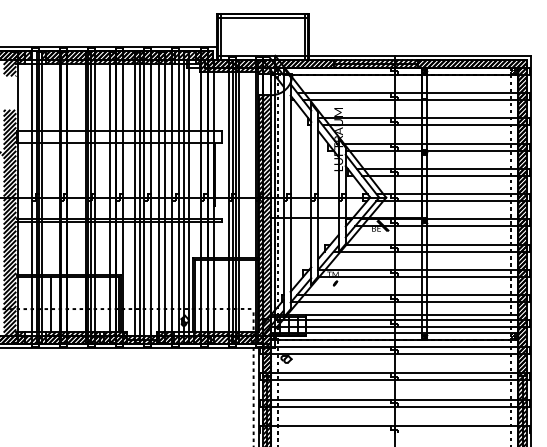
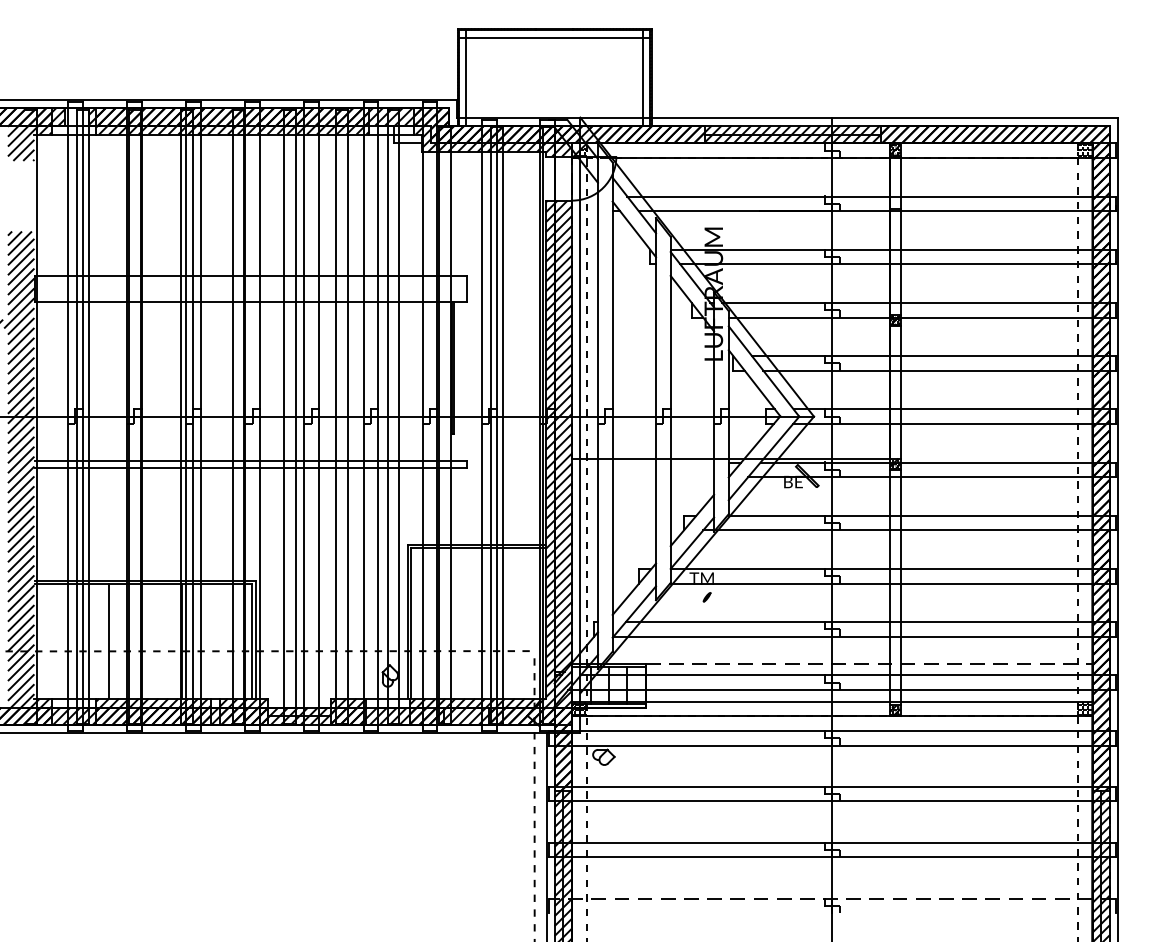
line: (412, 314) -> (869, 662), solid -> dashed
line: (394, 426) -> (831, 898), solid -> dashed

